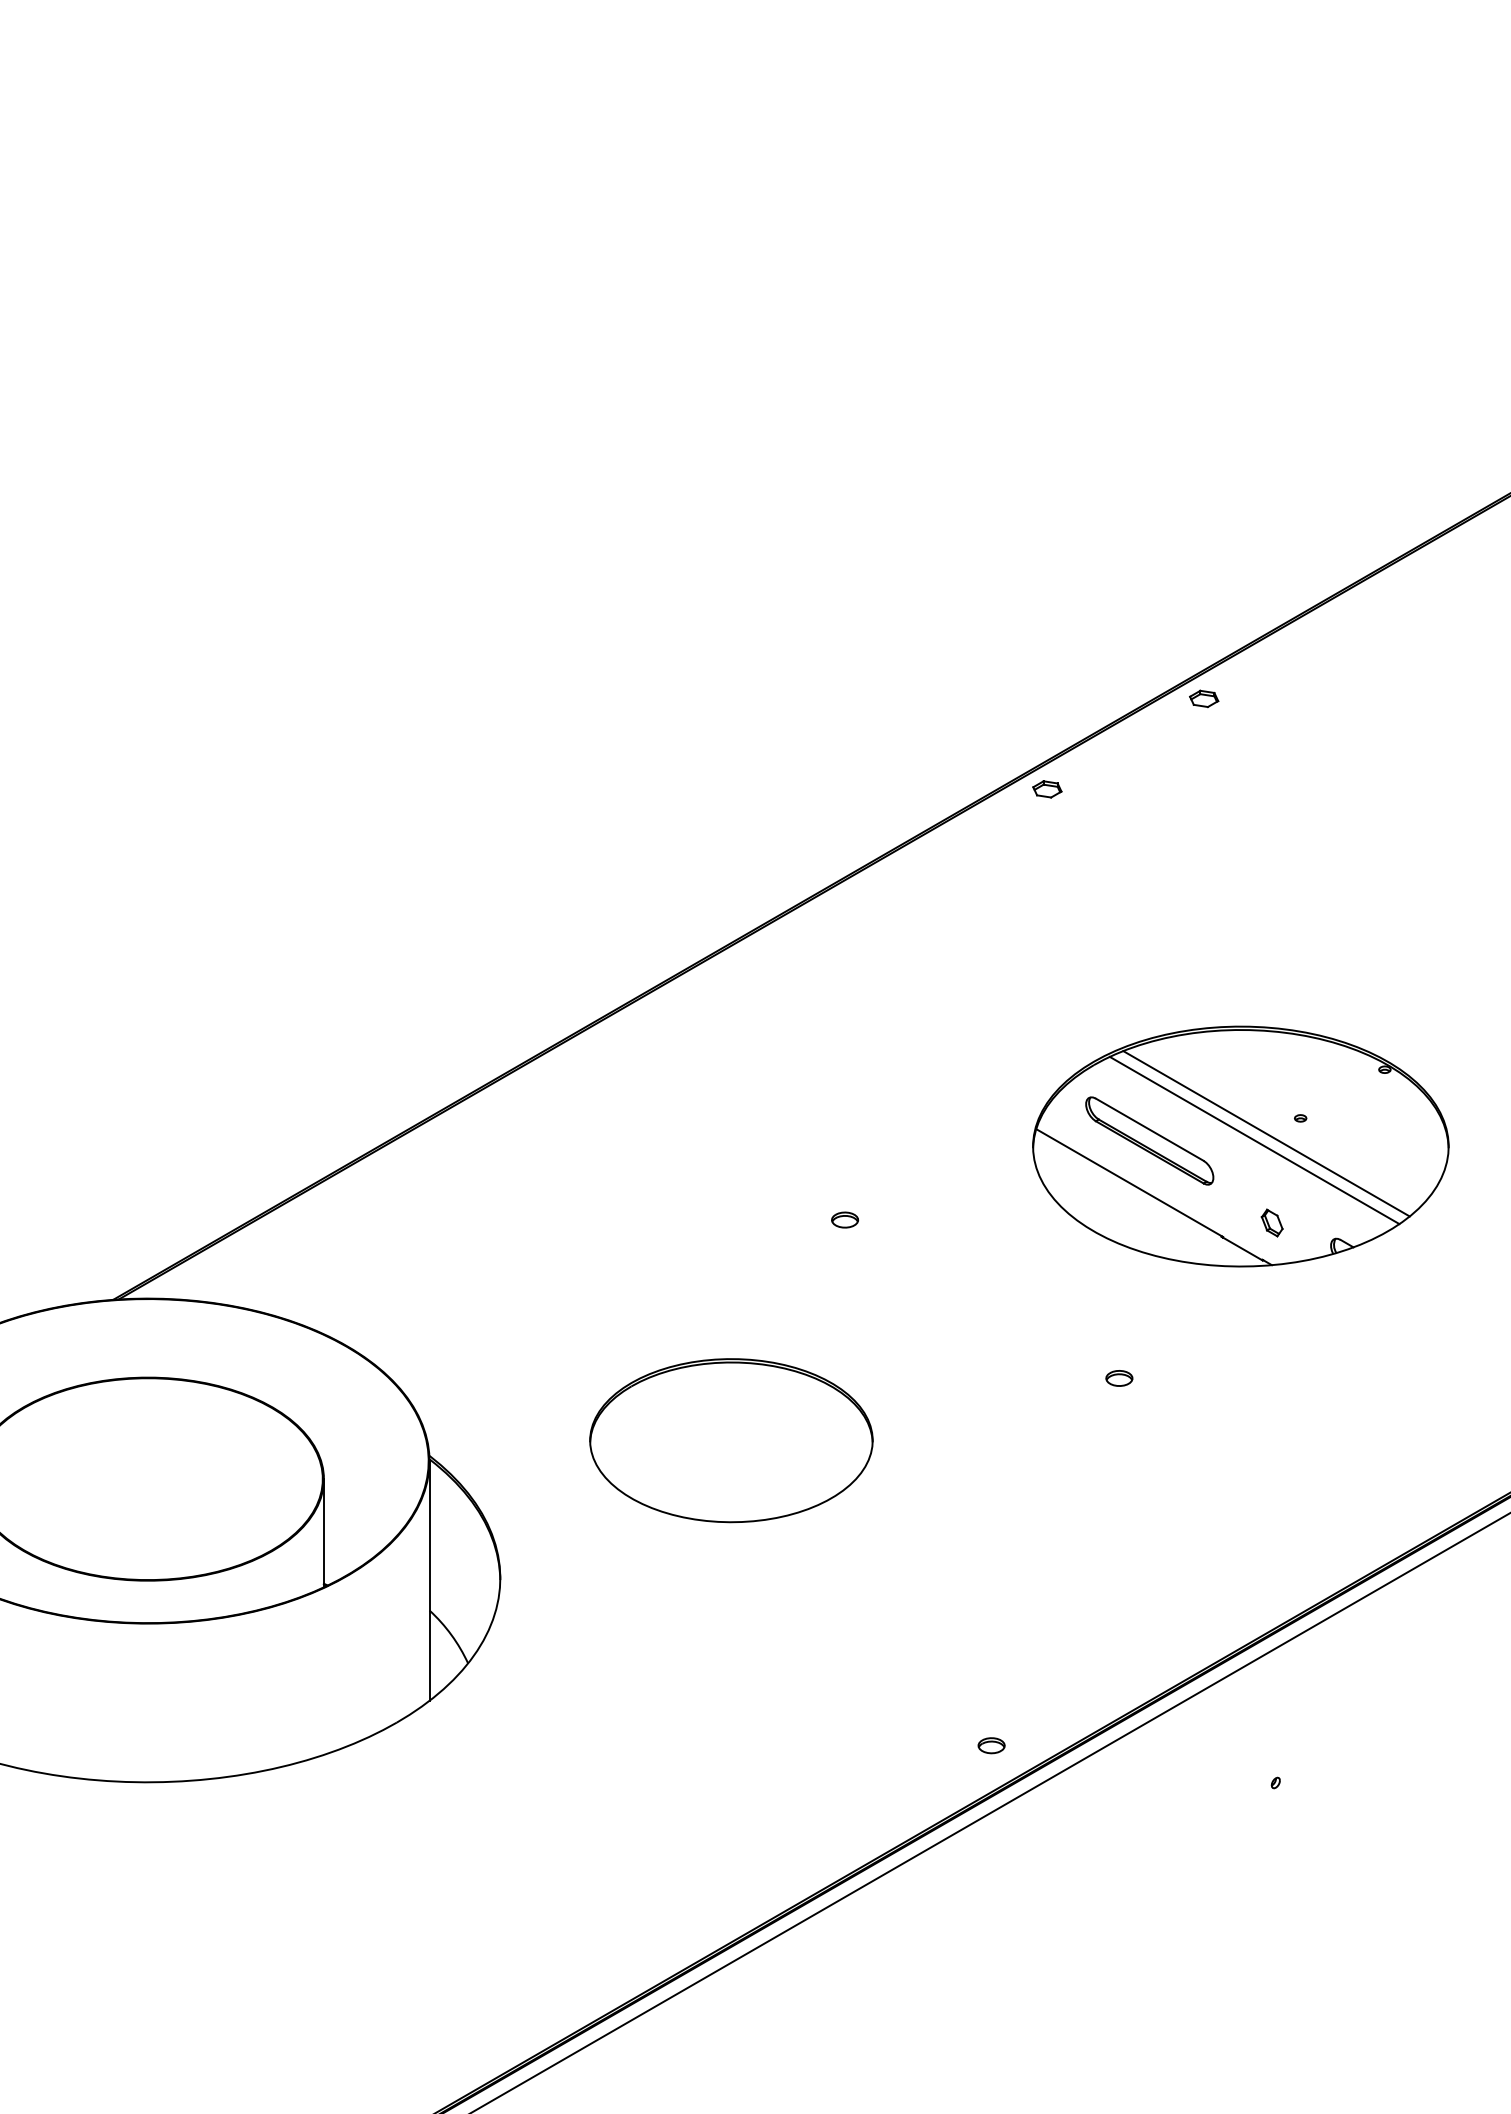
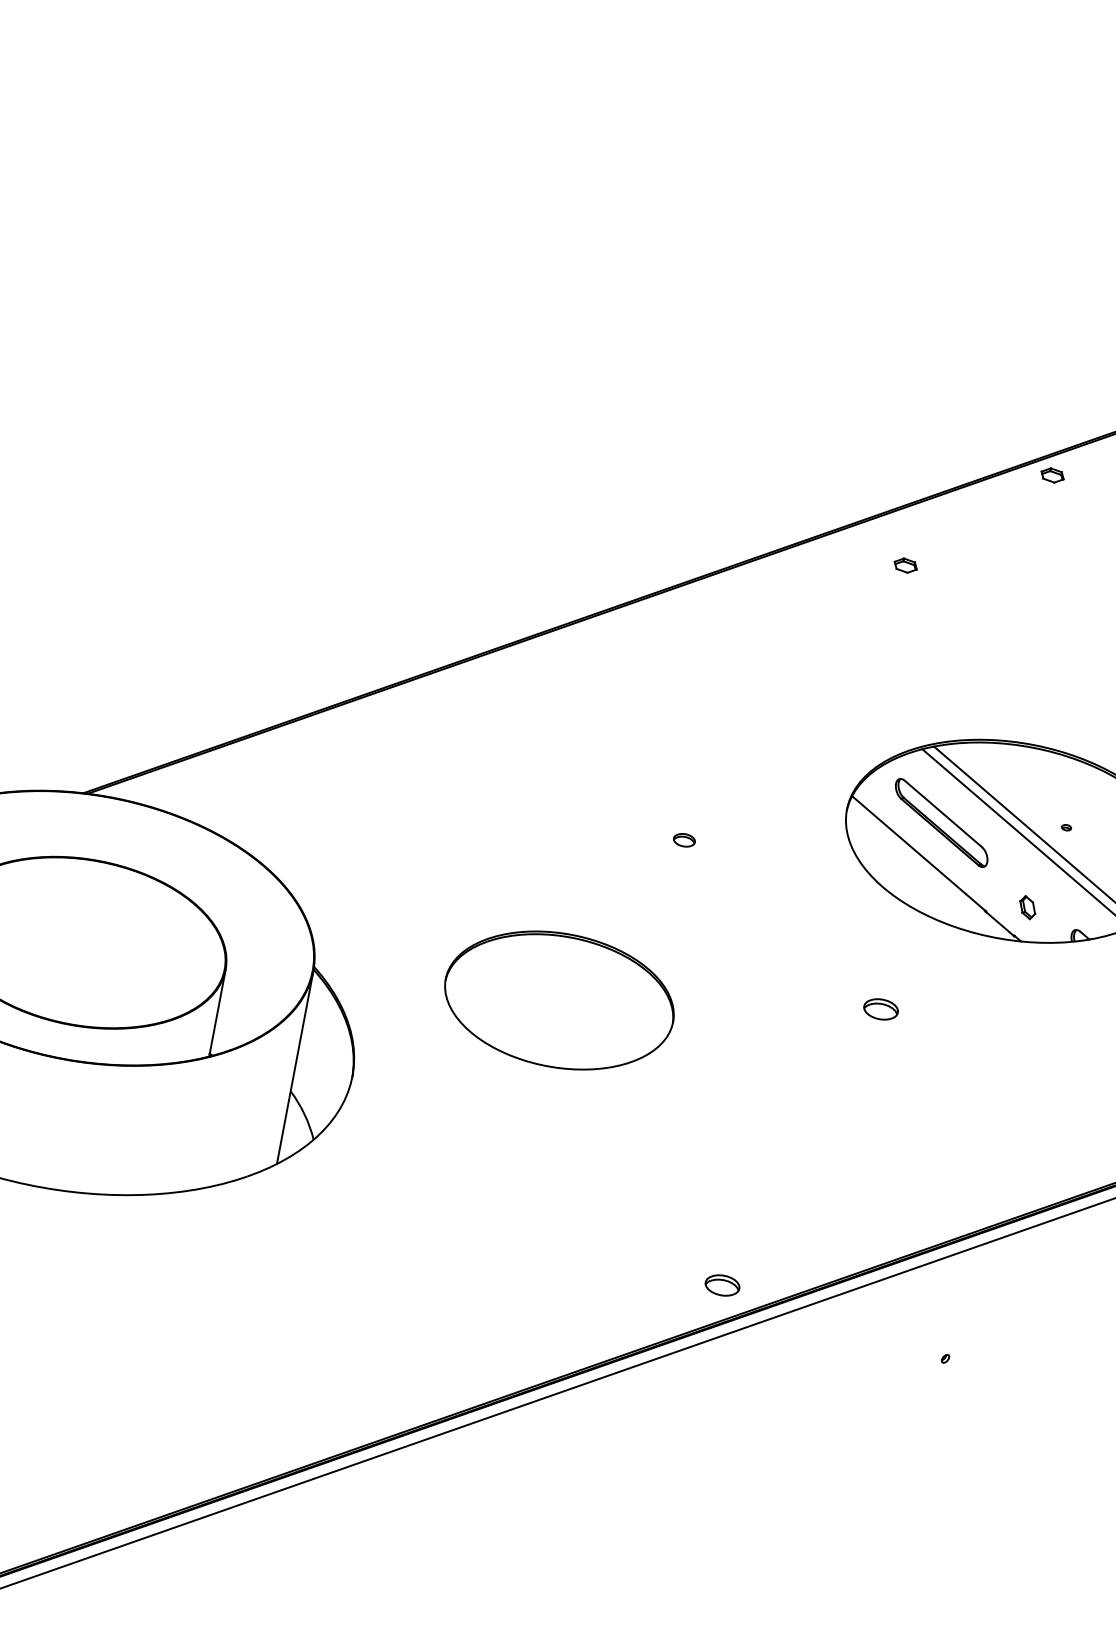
part: (1047, 789) -> (905, 565), moved
part: (1119, 1378) -> (881, 1009), size x1.6
part: (991, 1745) -> (722, 1285), size x1.6

